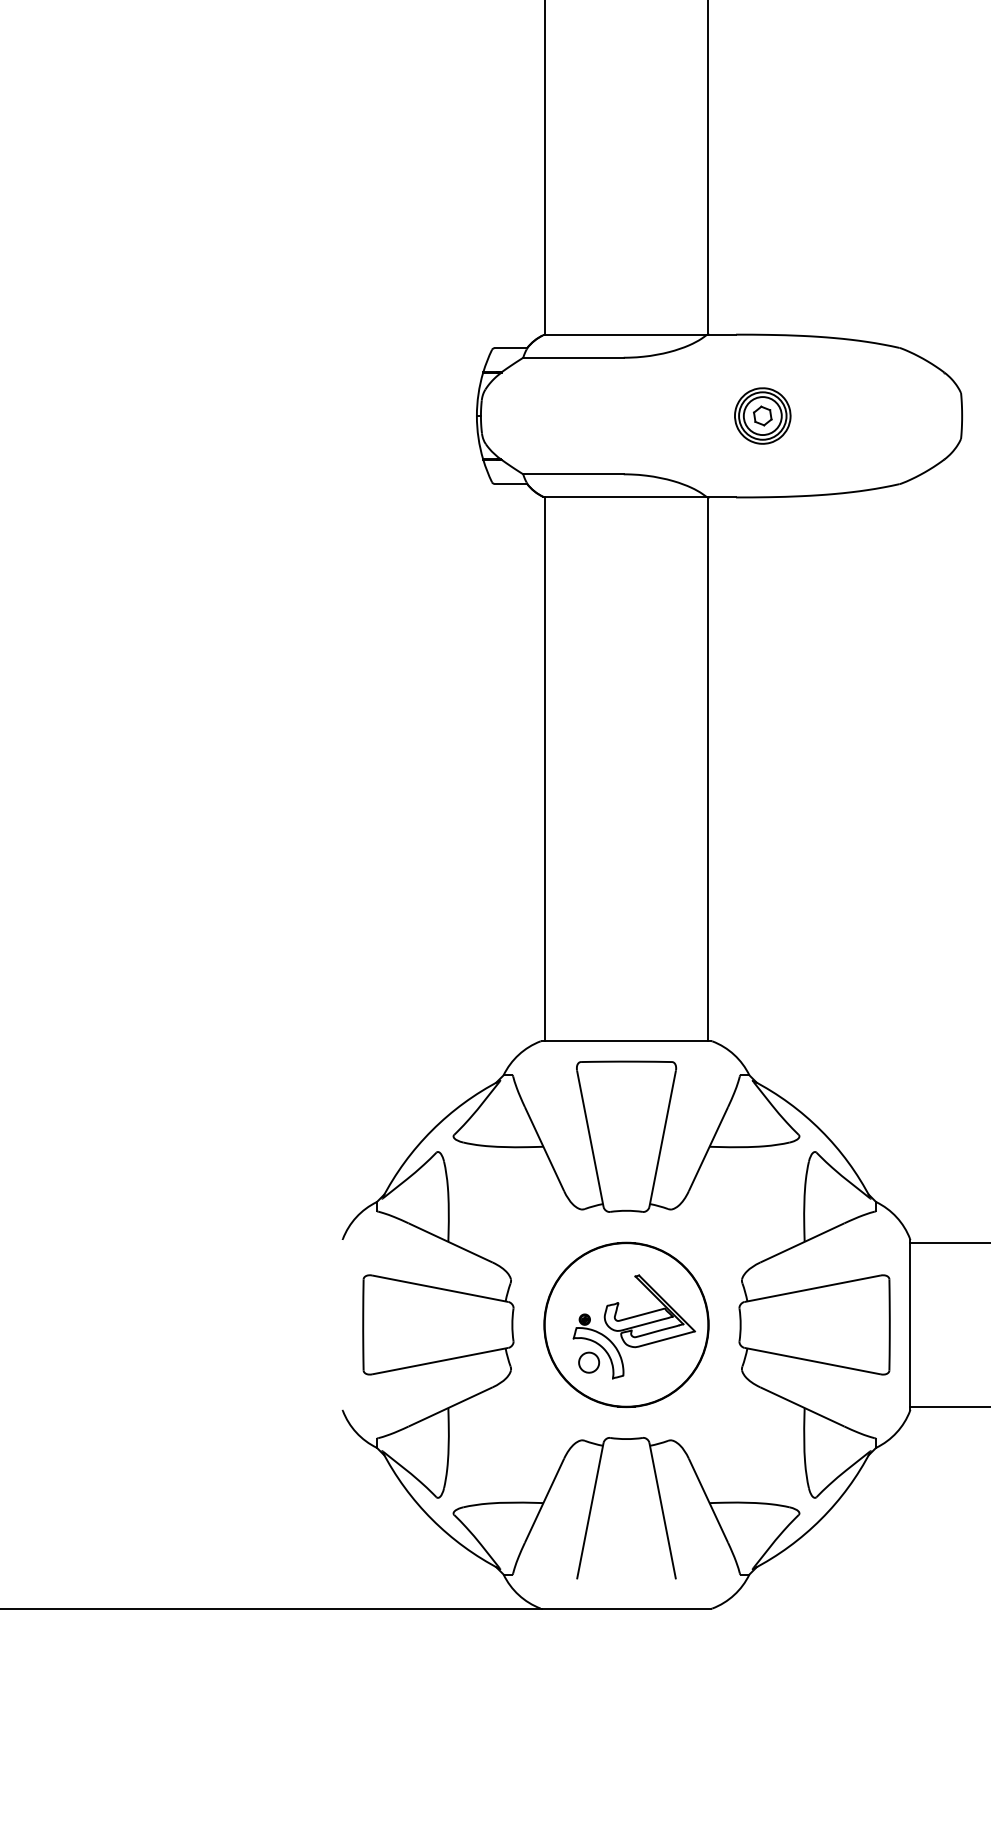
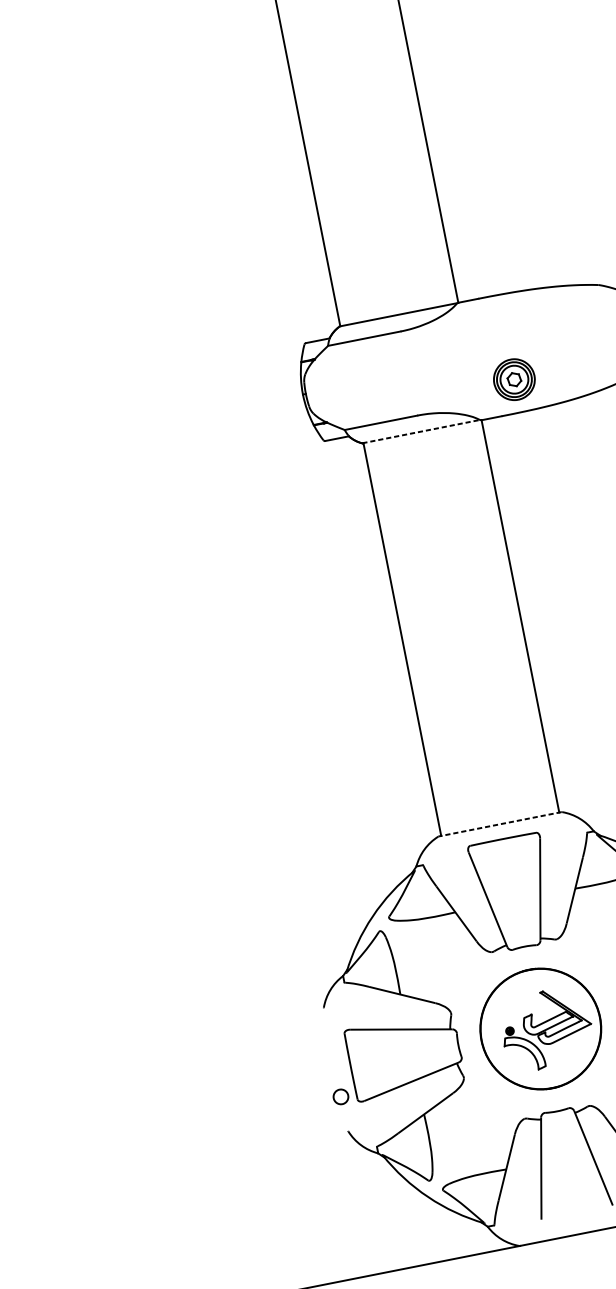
part: (762, 415) -> (514, 379), moved
line: (625, 496) -> (421, 431), solid -> dashed
line: (626, 1041) -> (500, 824), solid -> dashed
part: (589, 1362) -> (341, 1096), moved

